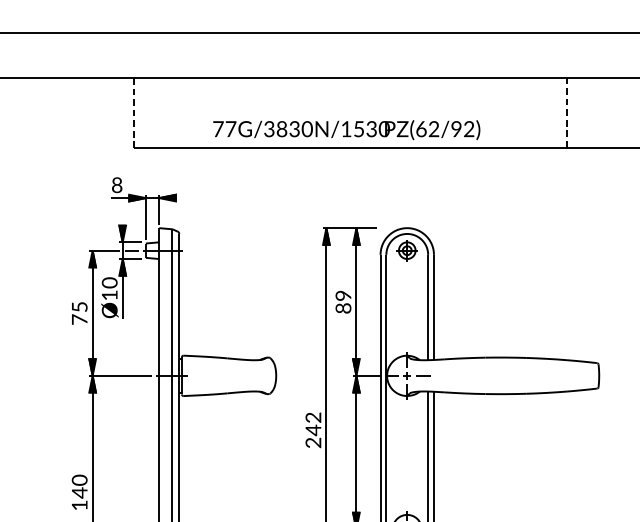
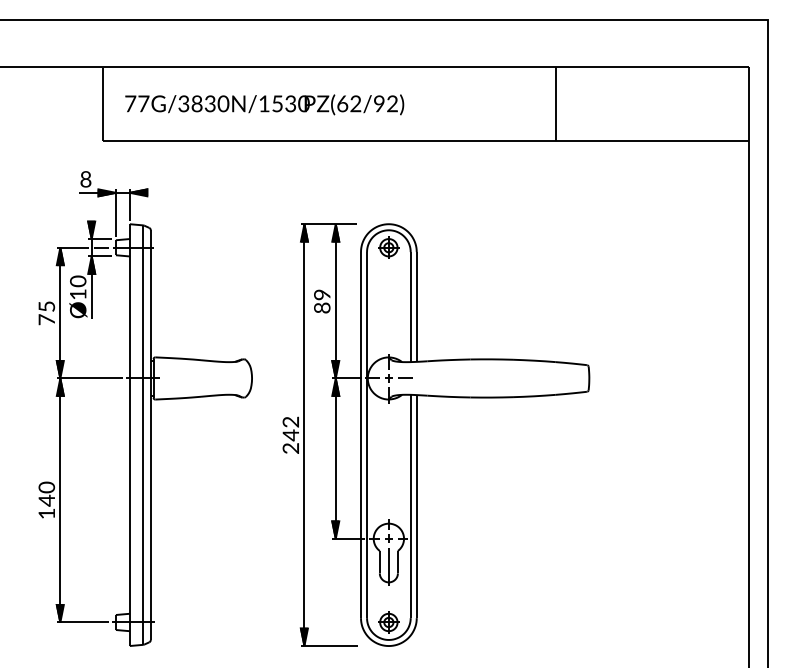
line: (566, 112) -> (555, 103), dashed -> solid
line: (133, 113) -> (103, 104), dashed -> solid
text: (346, 129) -> (264, 104), moved

